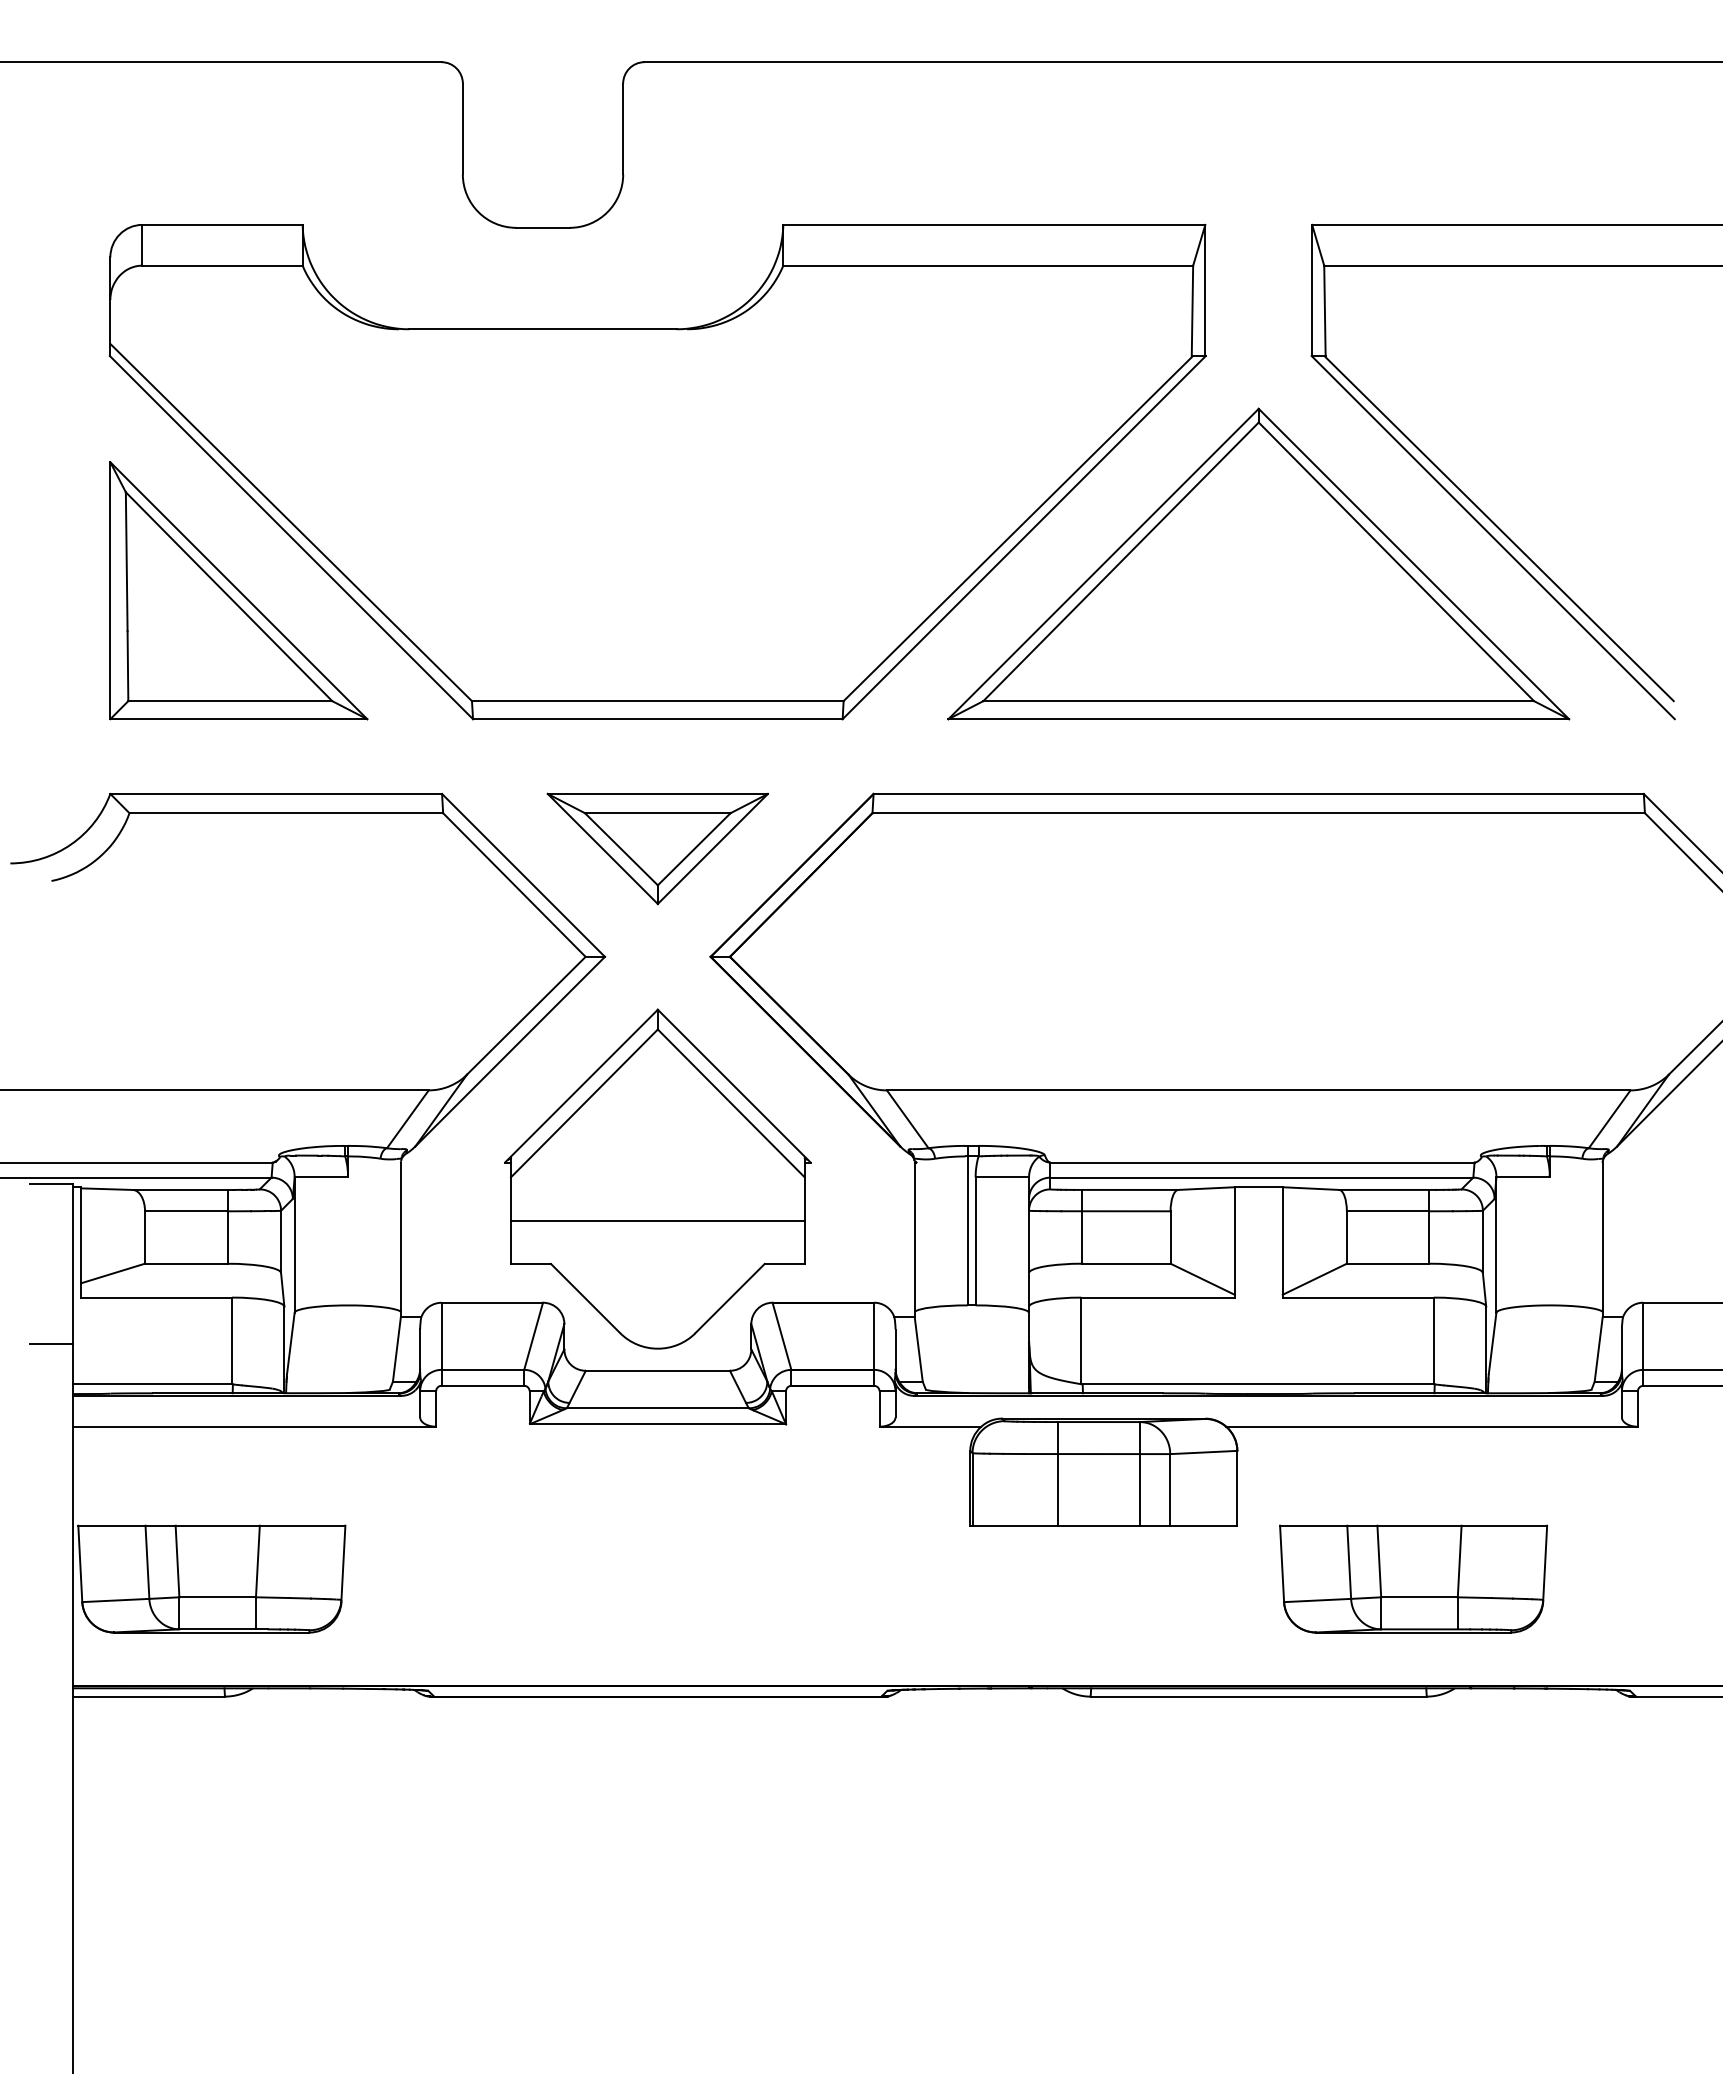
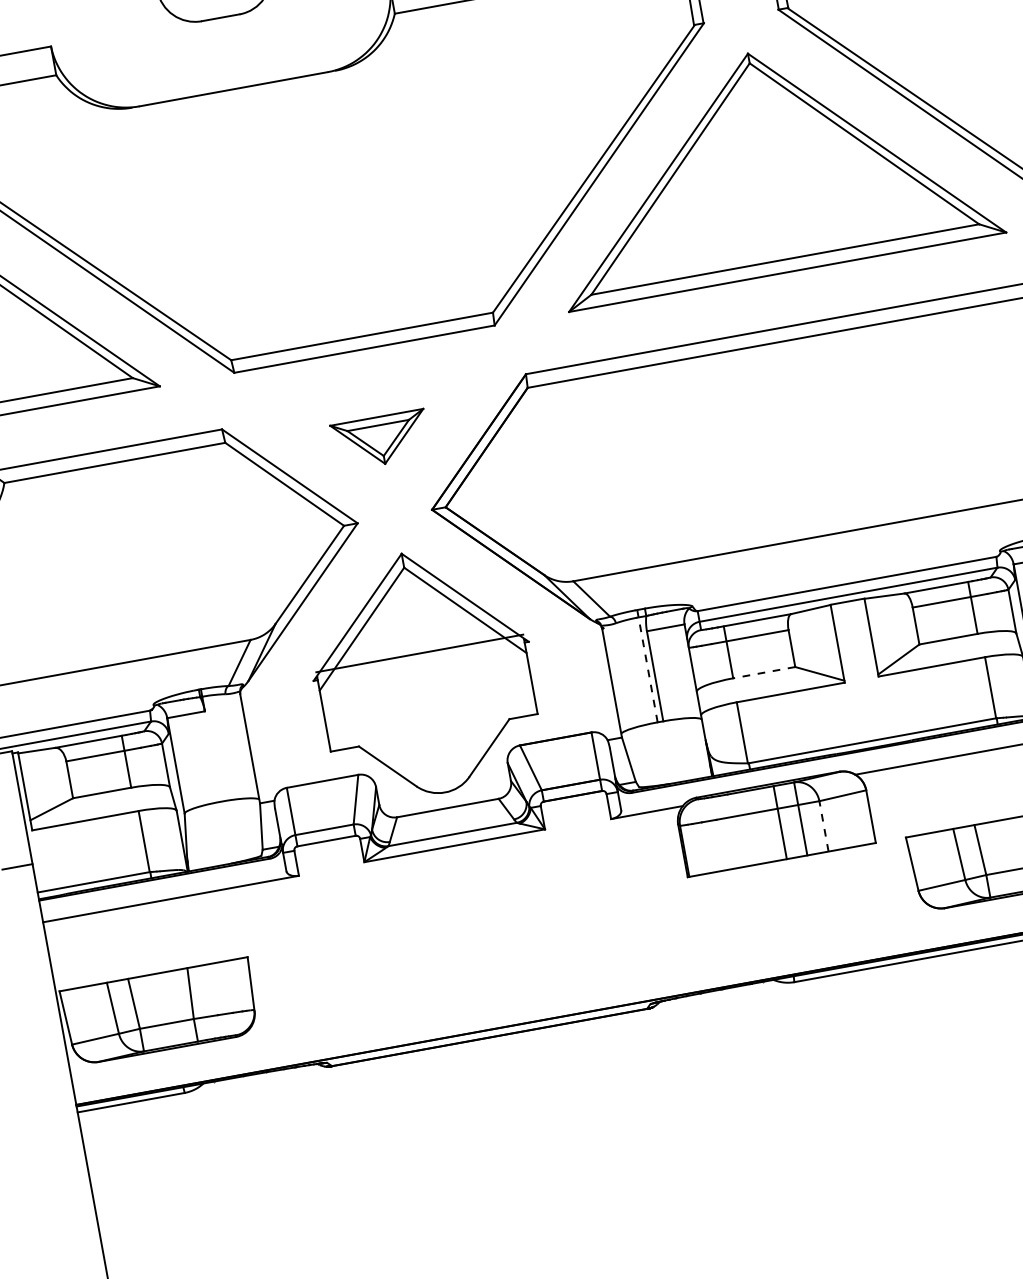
part: (657, 848) -> (380, 440), size x0.6
line: (657, 1221) -> (419, 653), moved
line: (967, 1225) -> (647, 666), solid -> dashed
line: (1126, 1263) -> (764, 672), solid -> dashed
line: (1058, 1473) -> (780, 822), moved
line: (1170, 1489) -> (824, 826), solid -> dashed

